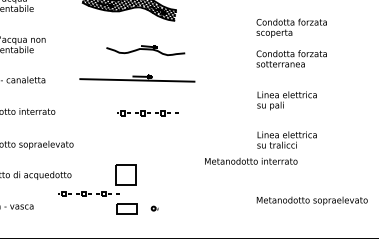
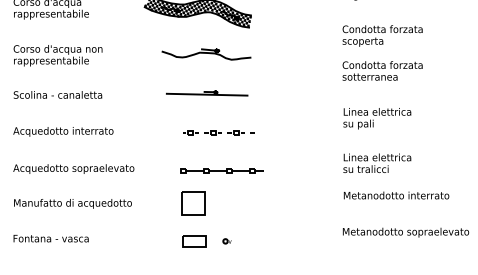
part: (145, 50) -> (206, 54), moved
part: (137, 78) -> (207, 93), size x0.62
part: (150, 146) -> (221, 170), added
text: (251, 161) -> (396, 195), moved
part: (88, 193) -> (151, 224), removed

